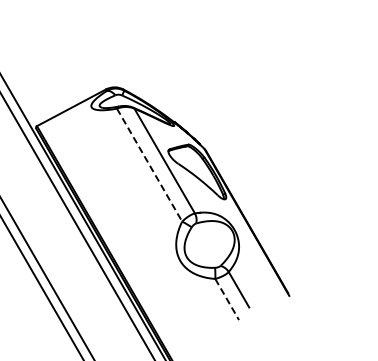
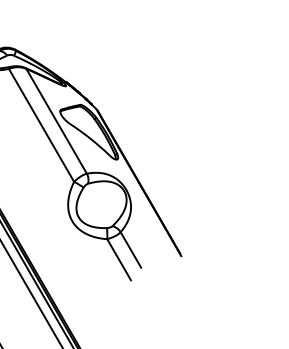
line: (149, 165) -> (41, 125), dashed -> solid
line: (227, 299) -> (119, 259), dashed -> solid

